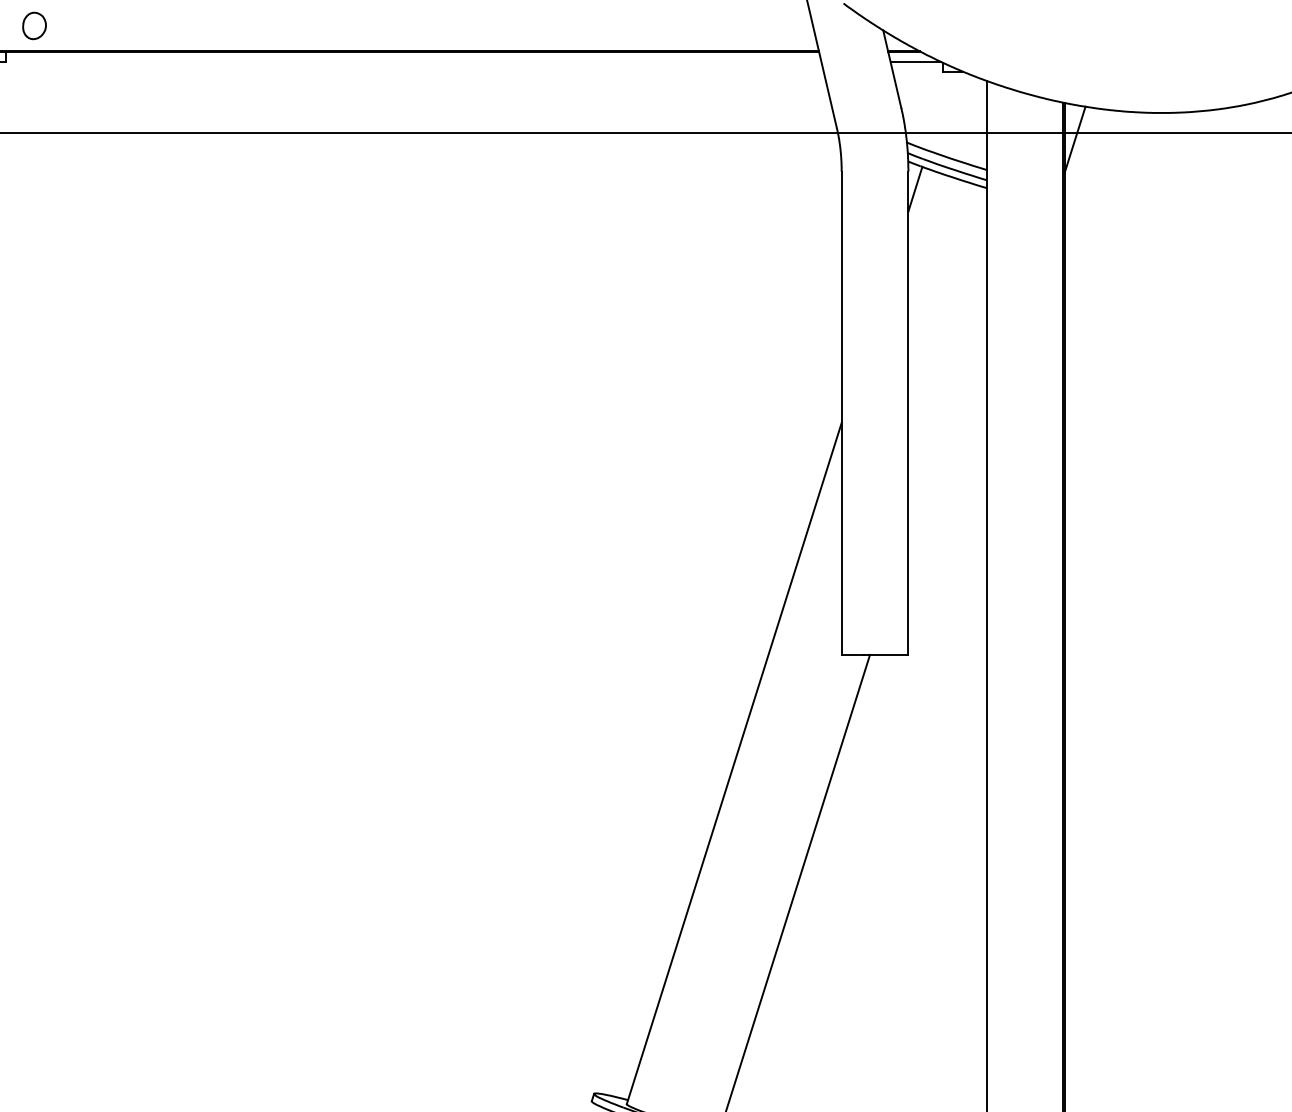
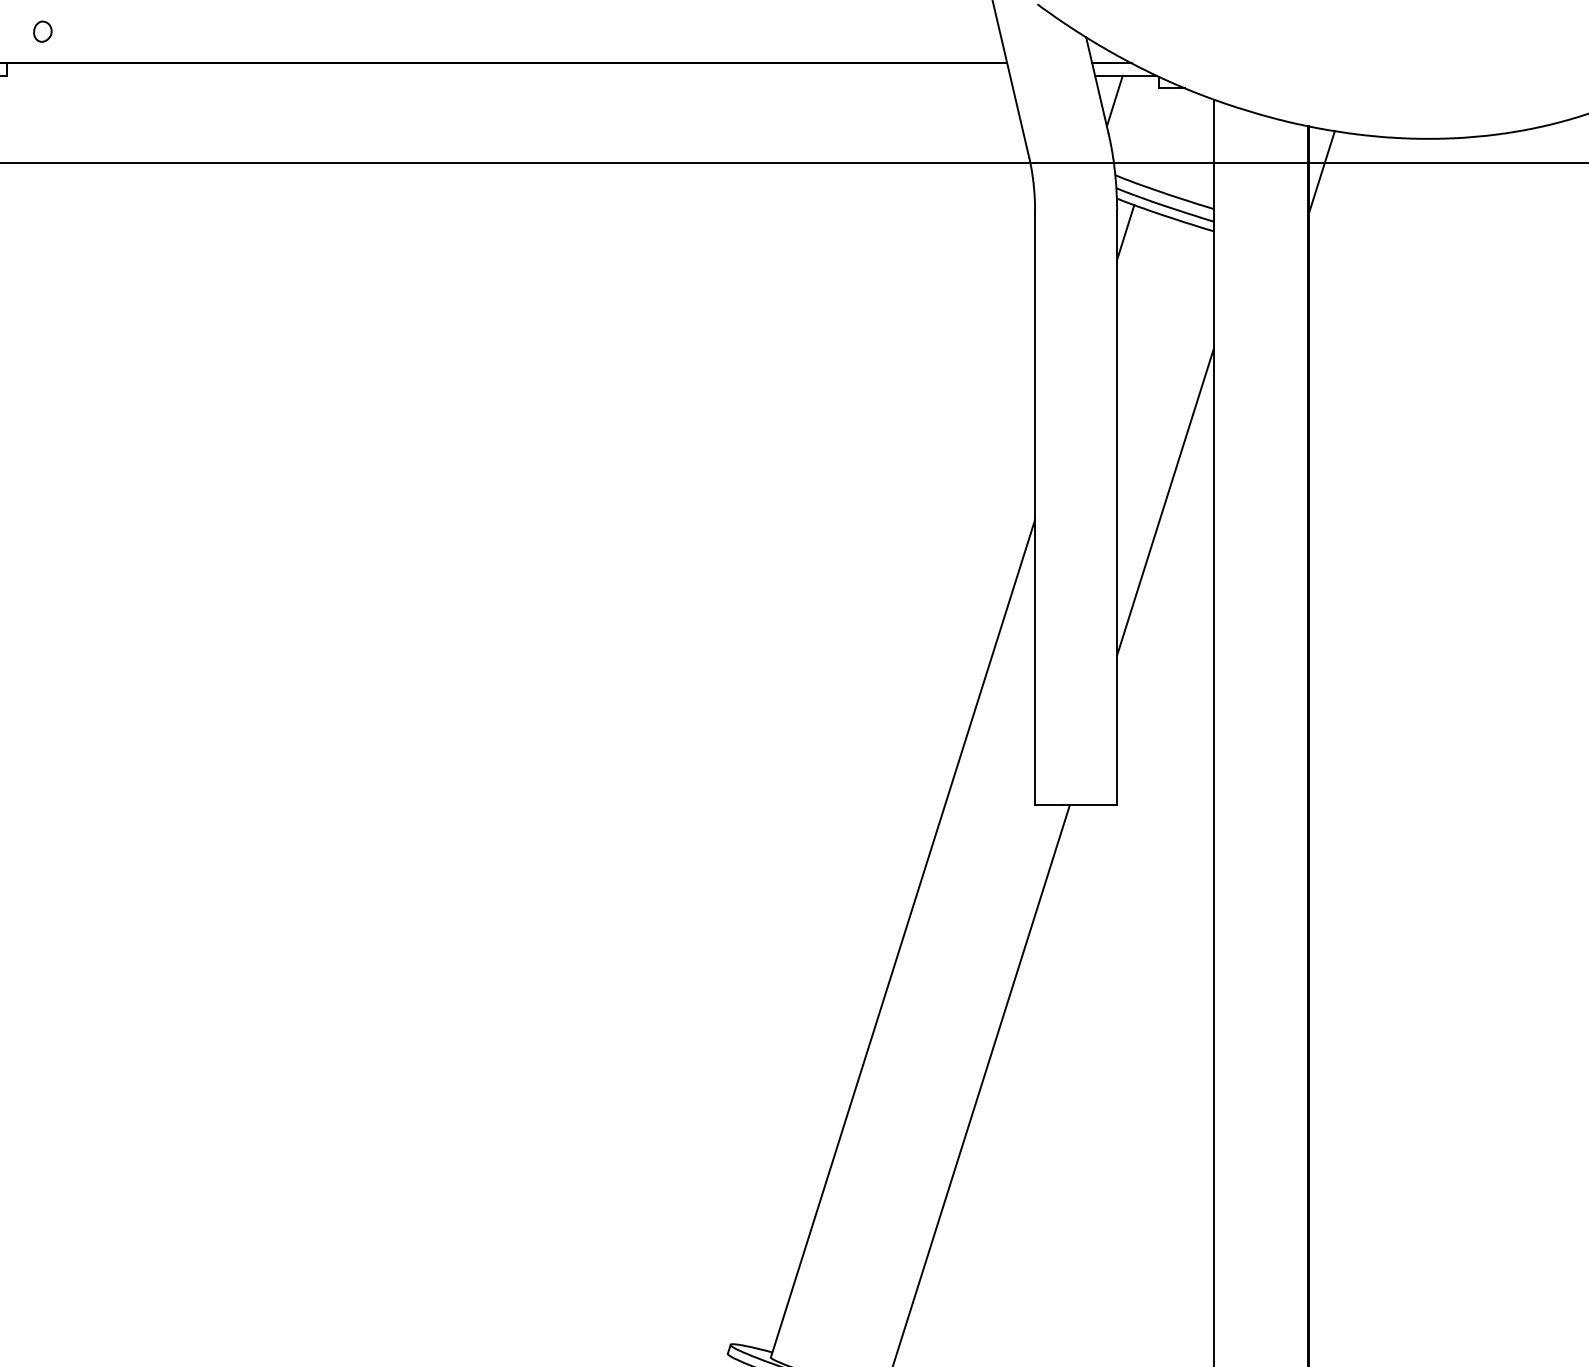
part: (34, 25) -> (42, 31), size x0.62
line: (906, 81) -> (1114, 100), added
line: (947, 407) -> (1165, 501), added

